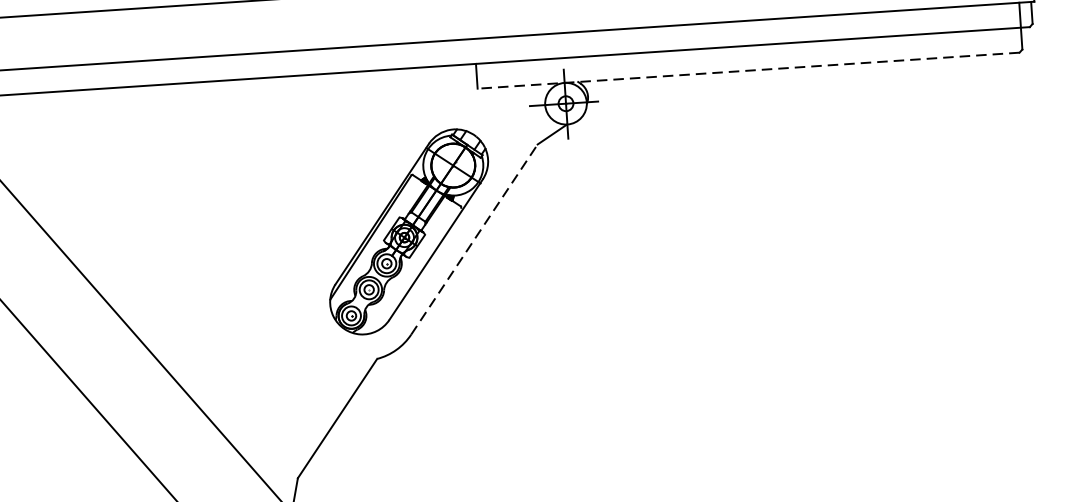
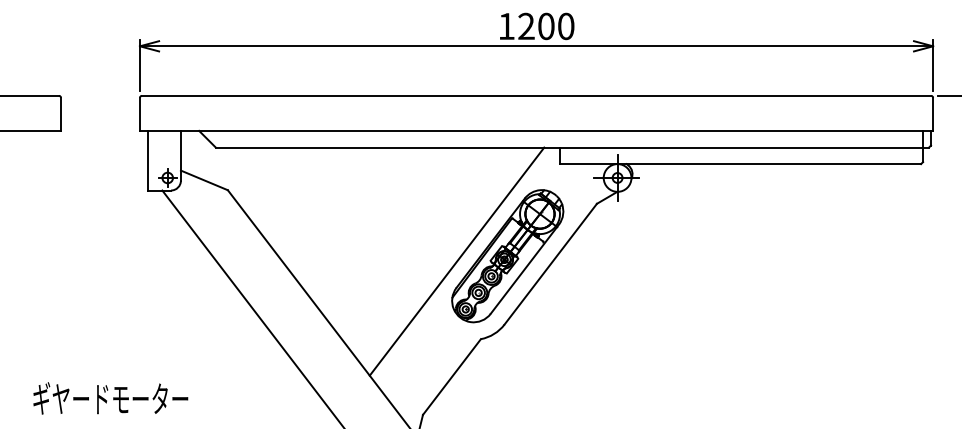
line: (748, 71) -> (740, 164), dashed -> solid
line: (475, 238) -> (551, 263), dashed -> solid
line: (332, 244) -> (456, 261), added

